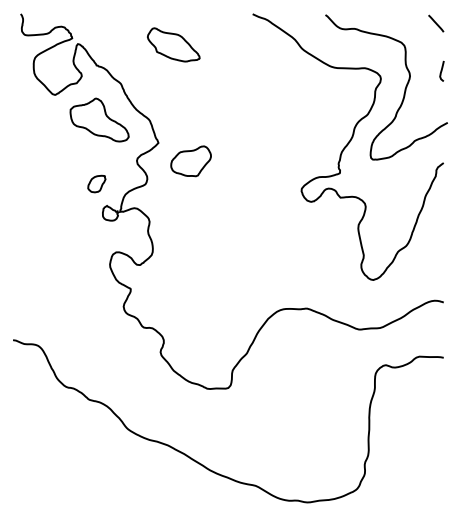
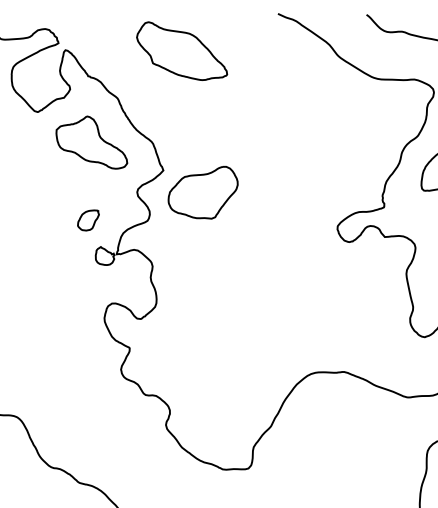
part: (173, 44) -> (181, 50), size x1.43
part: (190, 161) -> (202, 193), size x1.43

